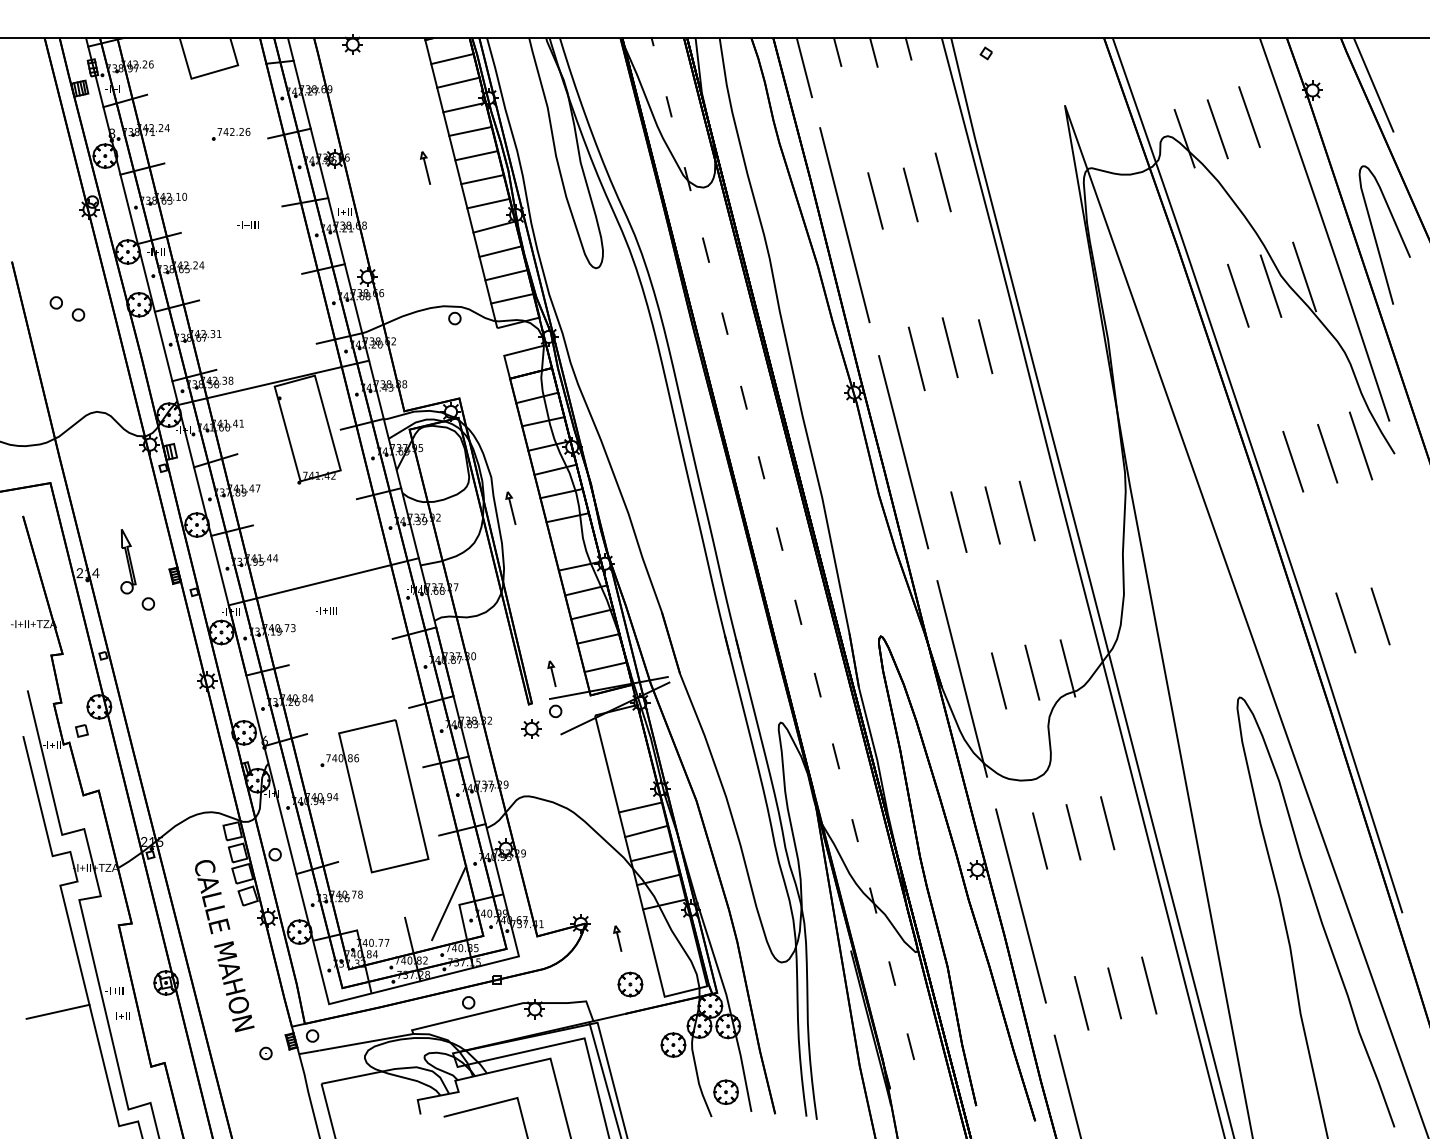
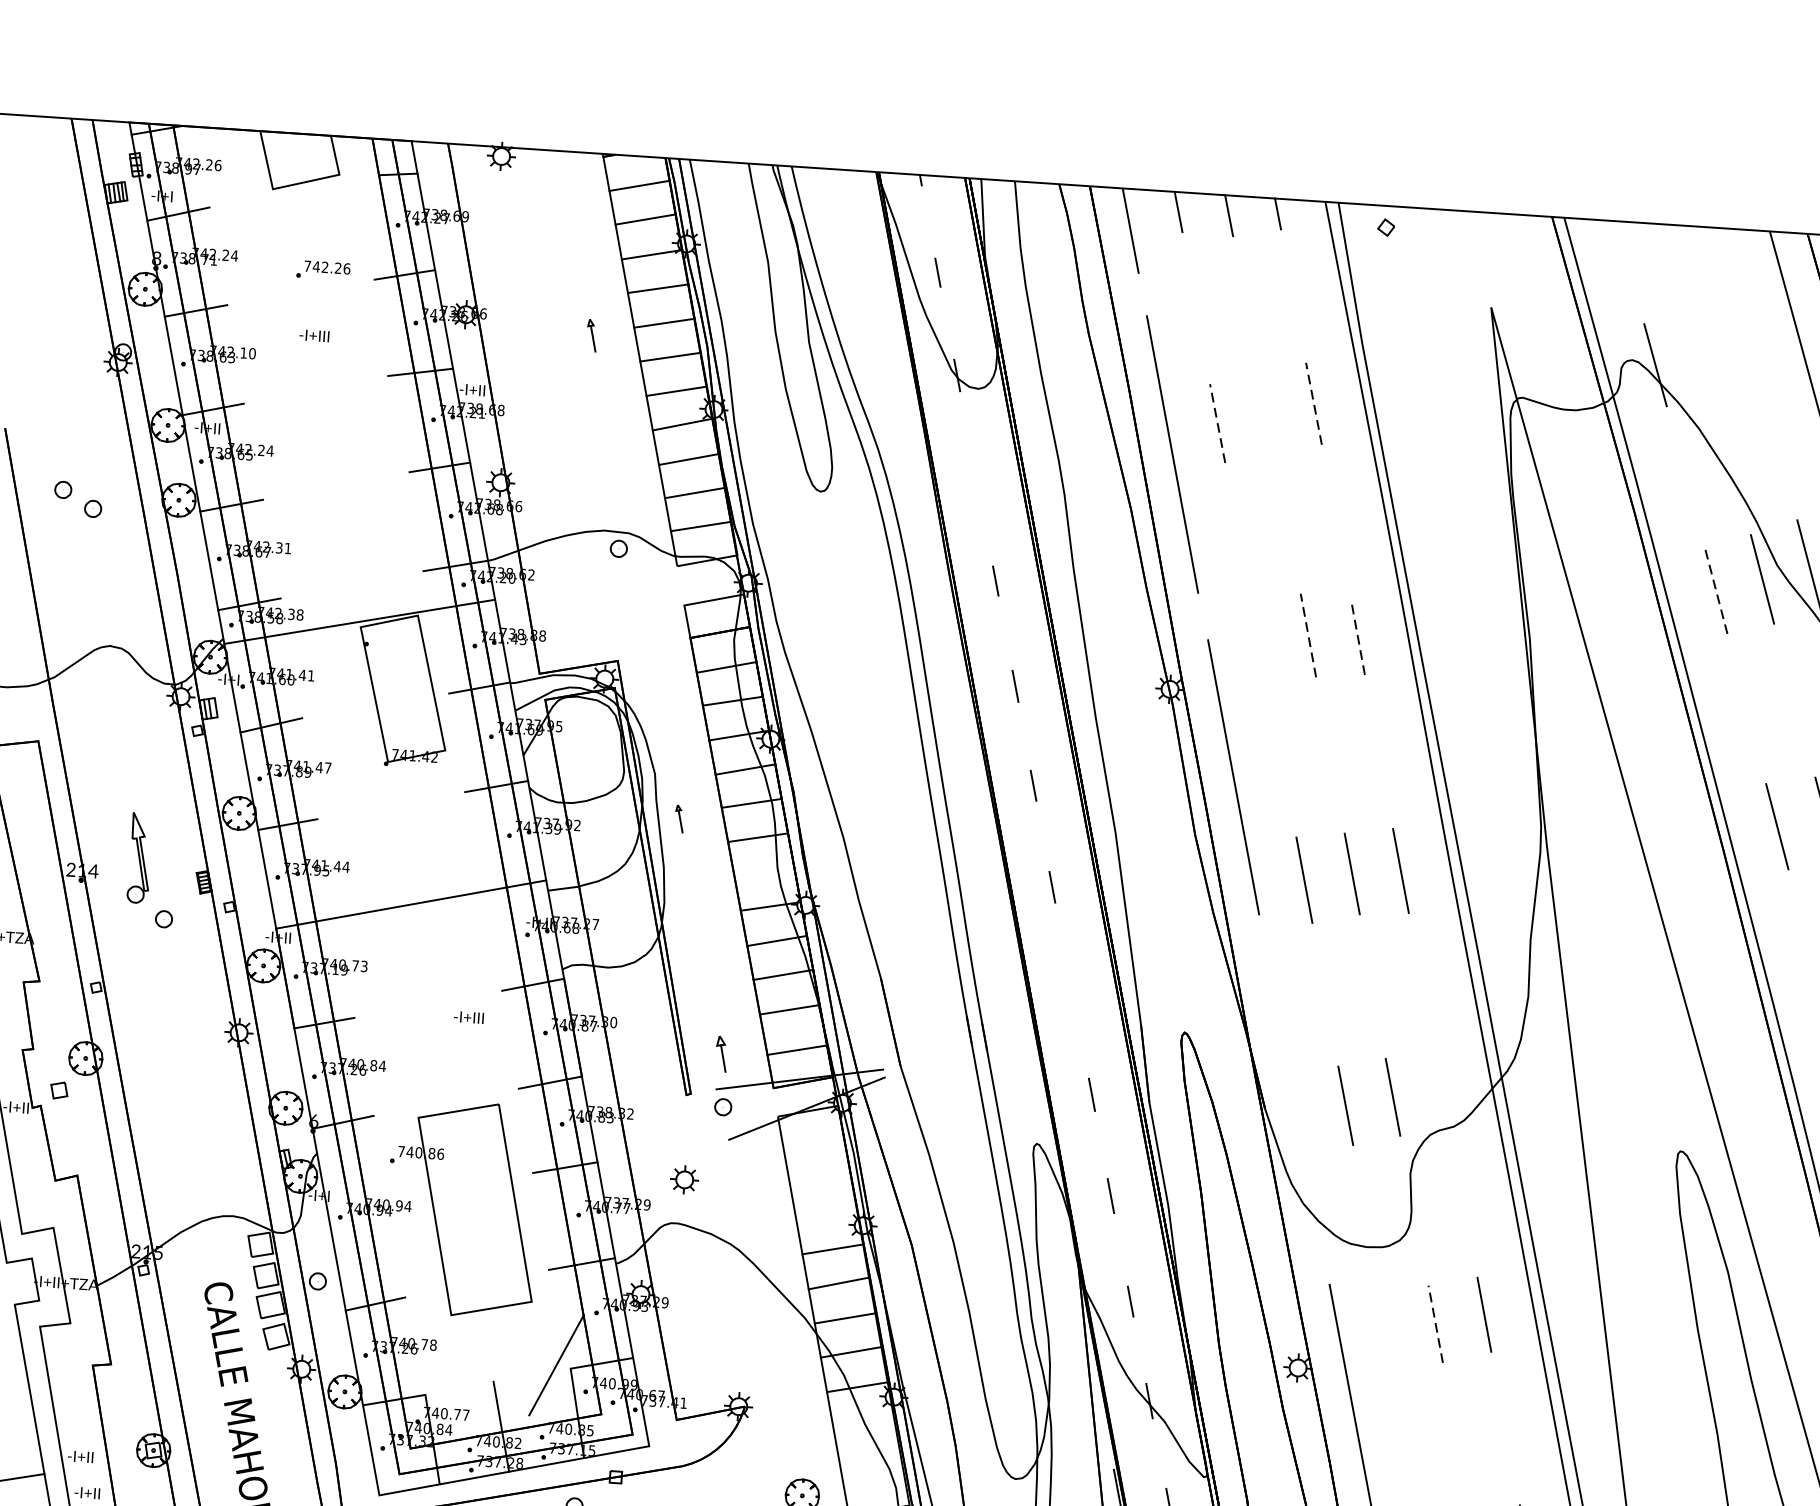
line: (1249, 117) -> (1748, 341), removed
line: (1217, 129) -> (1702, 355), removed
part: (425, 167) -> (591, 334), size x0.7
line: (943, 182) -> (1314, 404), solid -> dashed
line: (910, 194) -> (1267, 417), removed
line: (875, 200) -> (1217, 422), solid -> dashed
text: (247, 224) -> (313, 334), moved
line: (705, 249) -> (975, 475), removed
line: (1238, 295) -> (1716, 589), solid -> dashed
line: (985, 346) -> (1357, 637), solid -> dashed
line: (950, 347) -> (1308, 635), solid -> dashed
line: (916, 358) -> (1260, 647), removed
part: (510, 507) -> (679, 818), size x0.6
text: (326, 610) -> (469, 1017), moved
line: (798, 612) -> (1071, 991), removed
line: (1067, 668) -> (1442, 1094), removed
line: (962, 678) -> (1294, 1099), removed
part: (531, 728) -> (684, 1179), moved
line: (1073, 831) -> (1435, 1323), solid -> dashed
line: (1040, 840) -> (1388, 1332), removed
part: (617, 938) -> (788, 1430), removed

